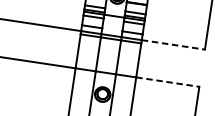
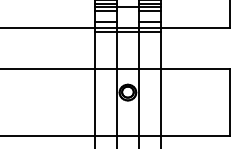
line: (173, 45) -> (195, 28), dashed -> solid
line: (167, 81) -> (195, 68), dashed -> solid

